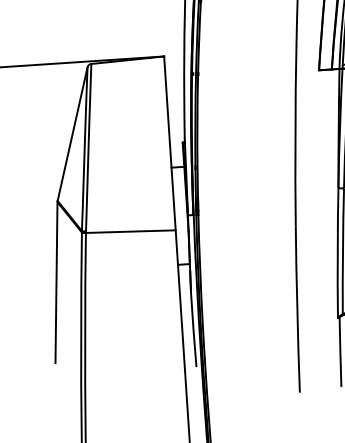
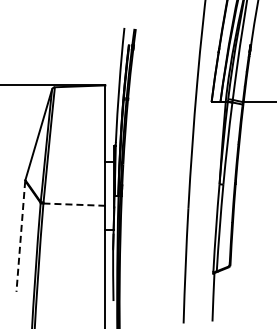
line: (130, 231) -> (74, 204), solid -> dashed
line: (55, 282) -> (20, 236), solid -> dashed

